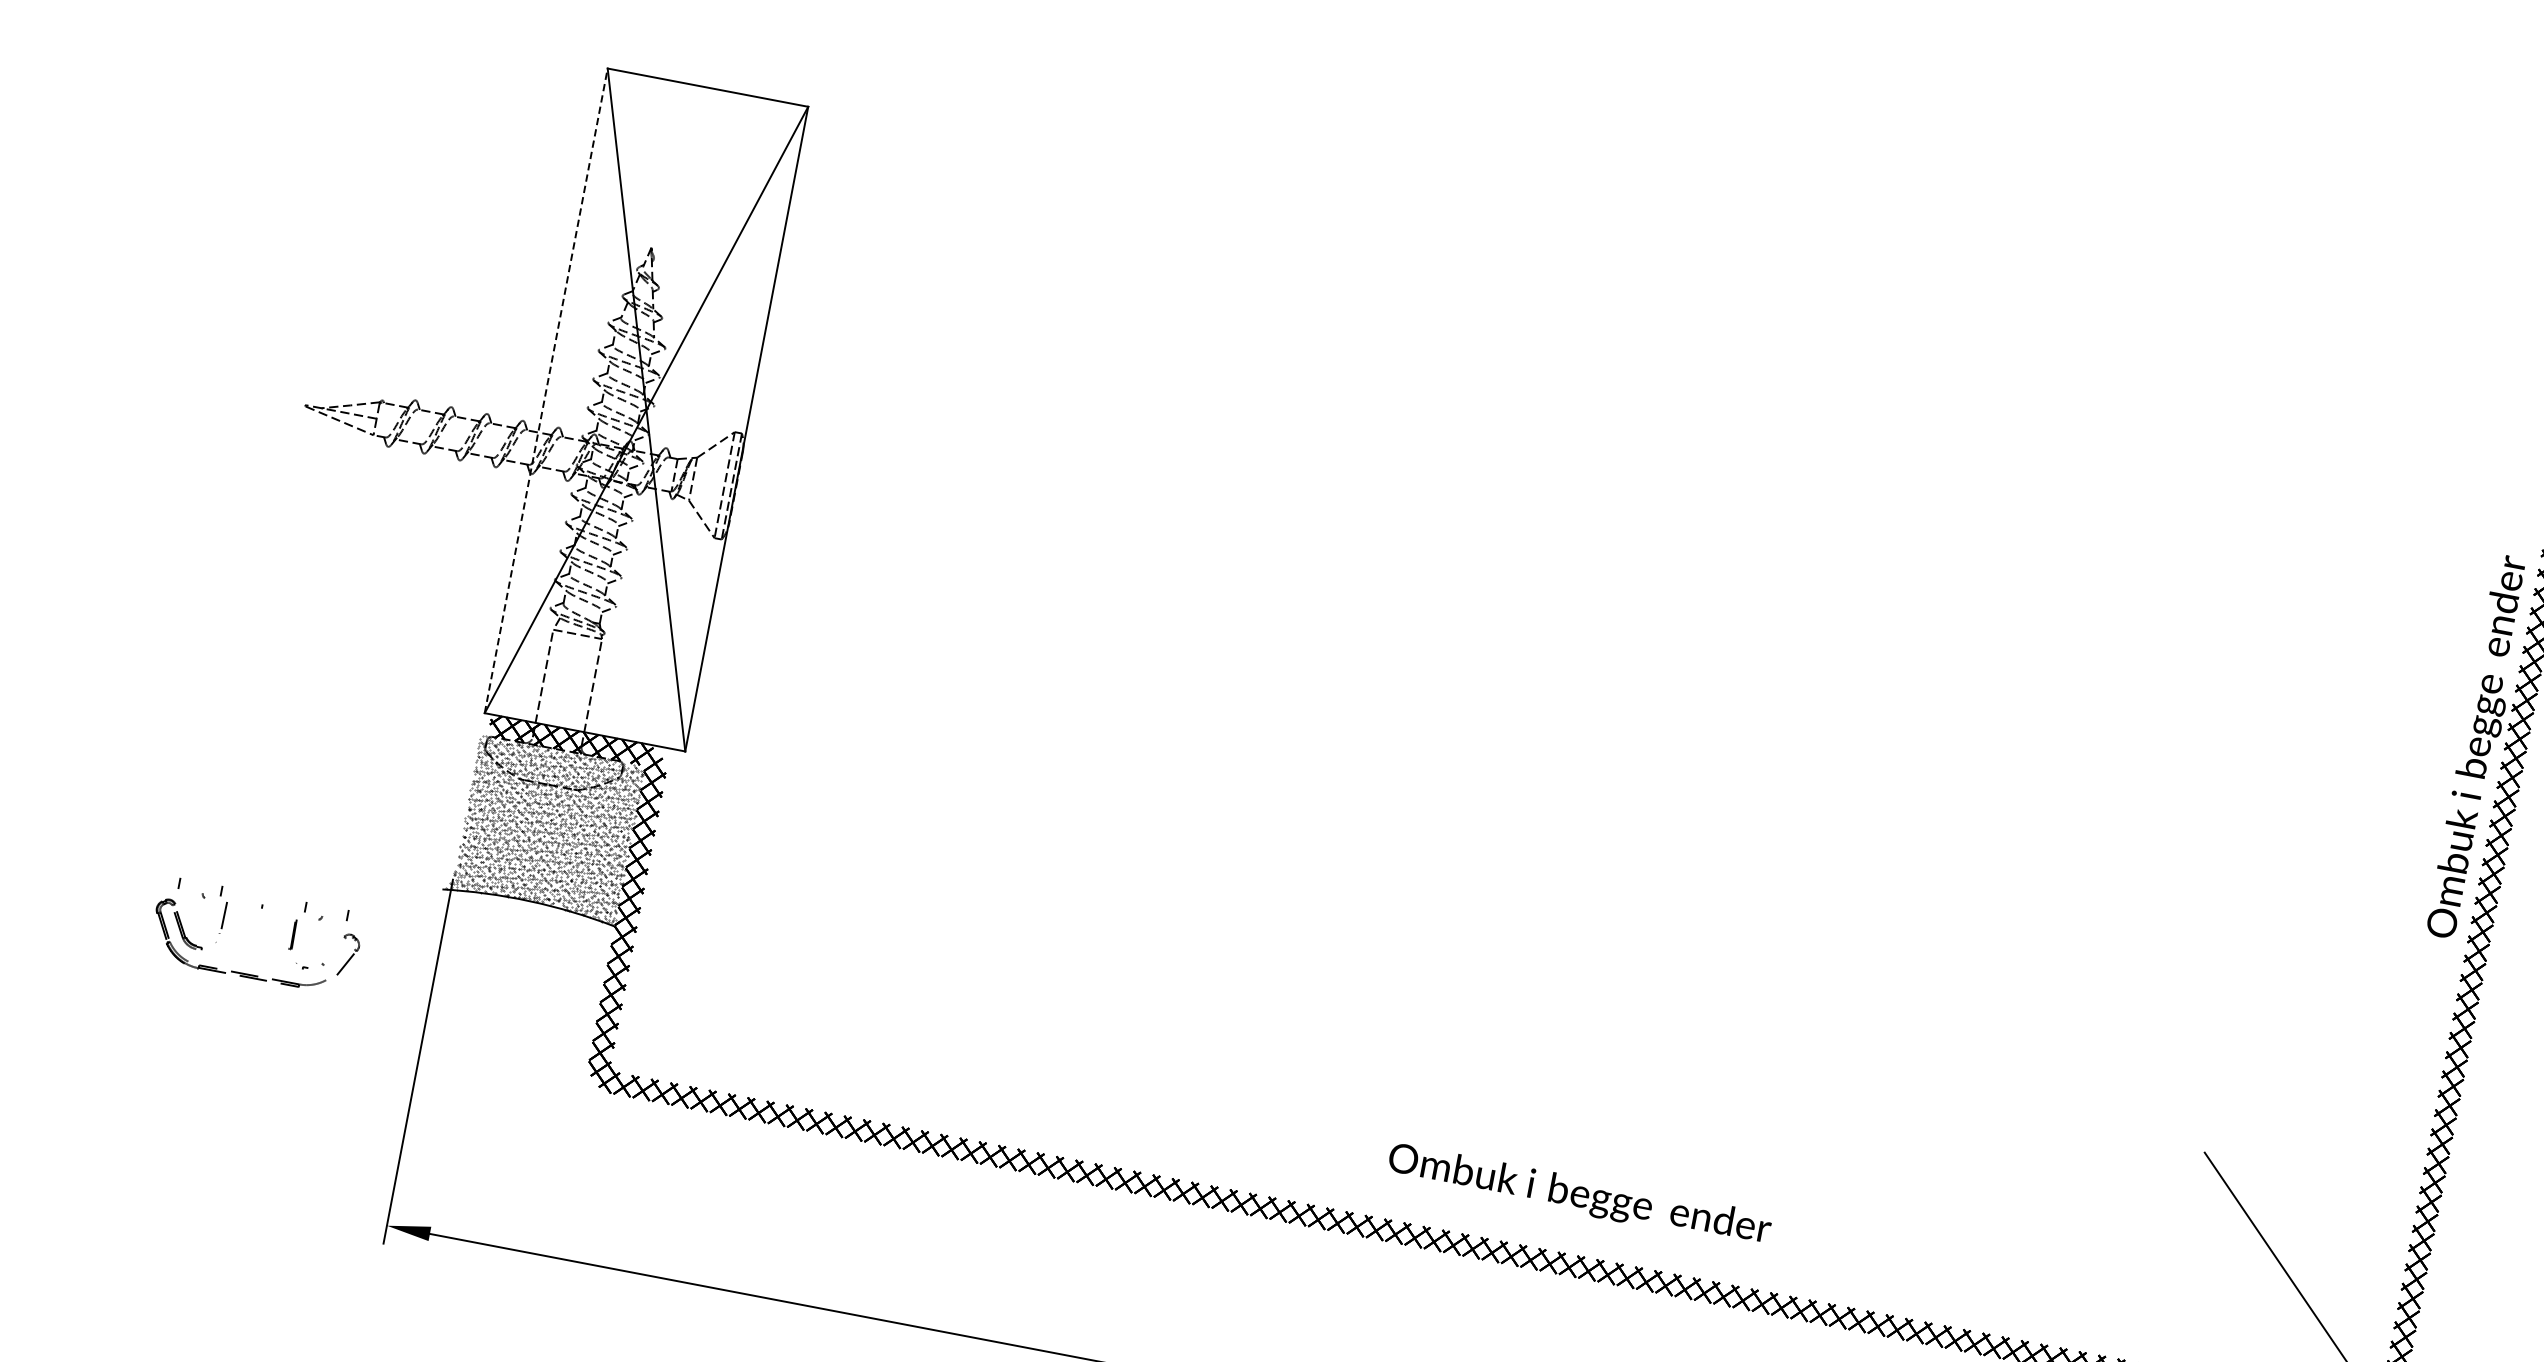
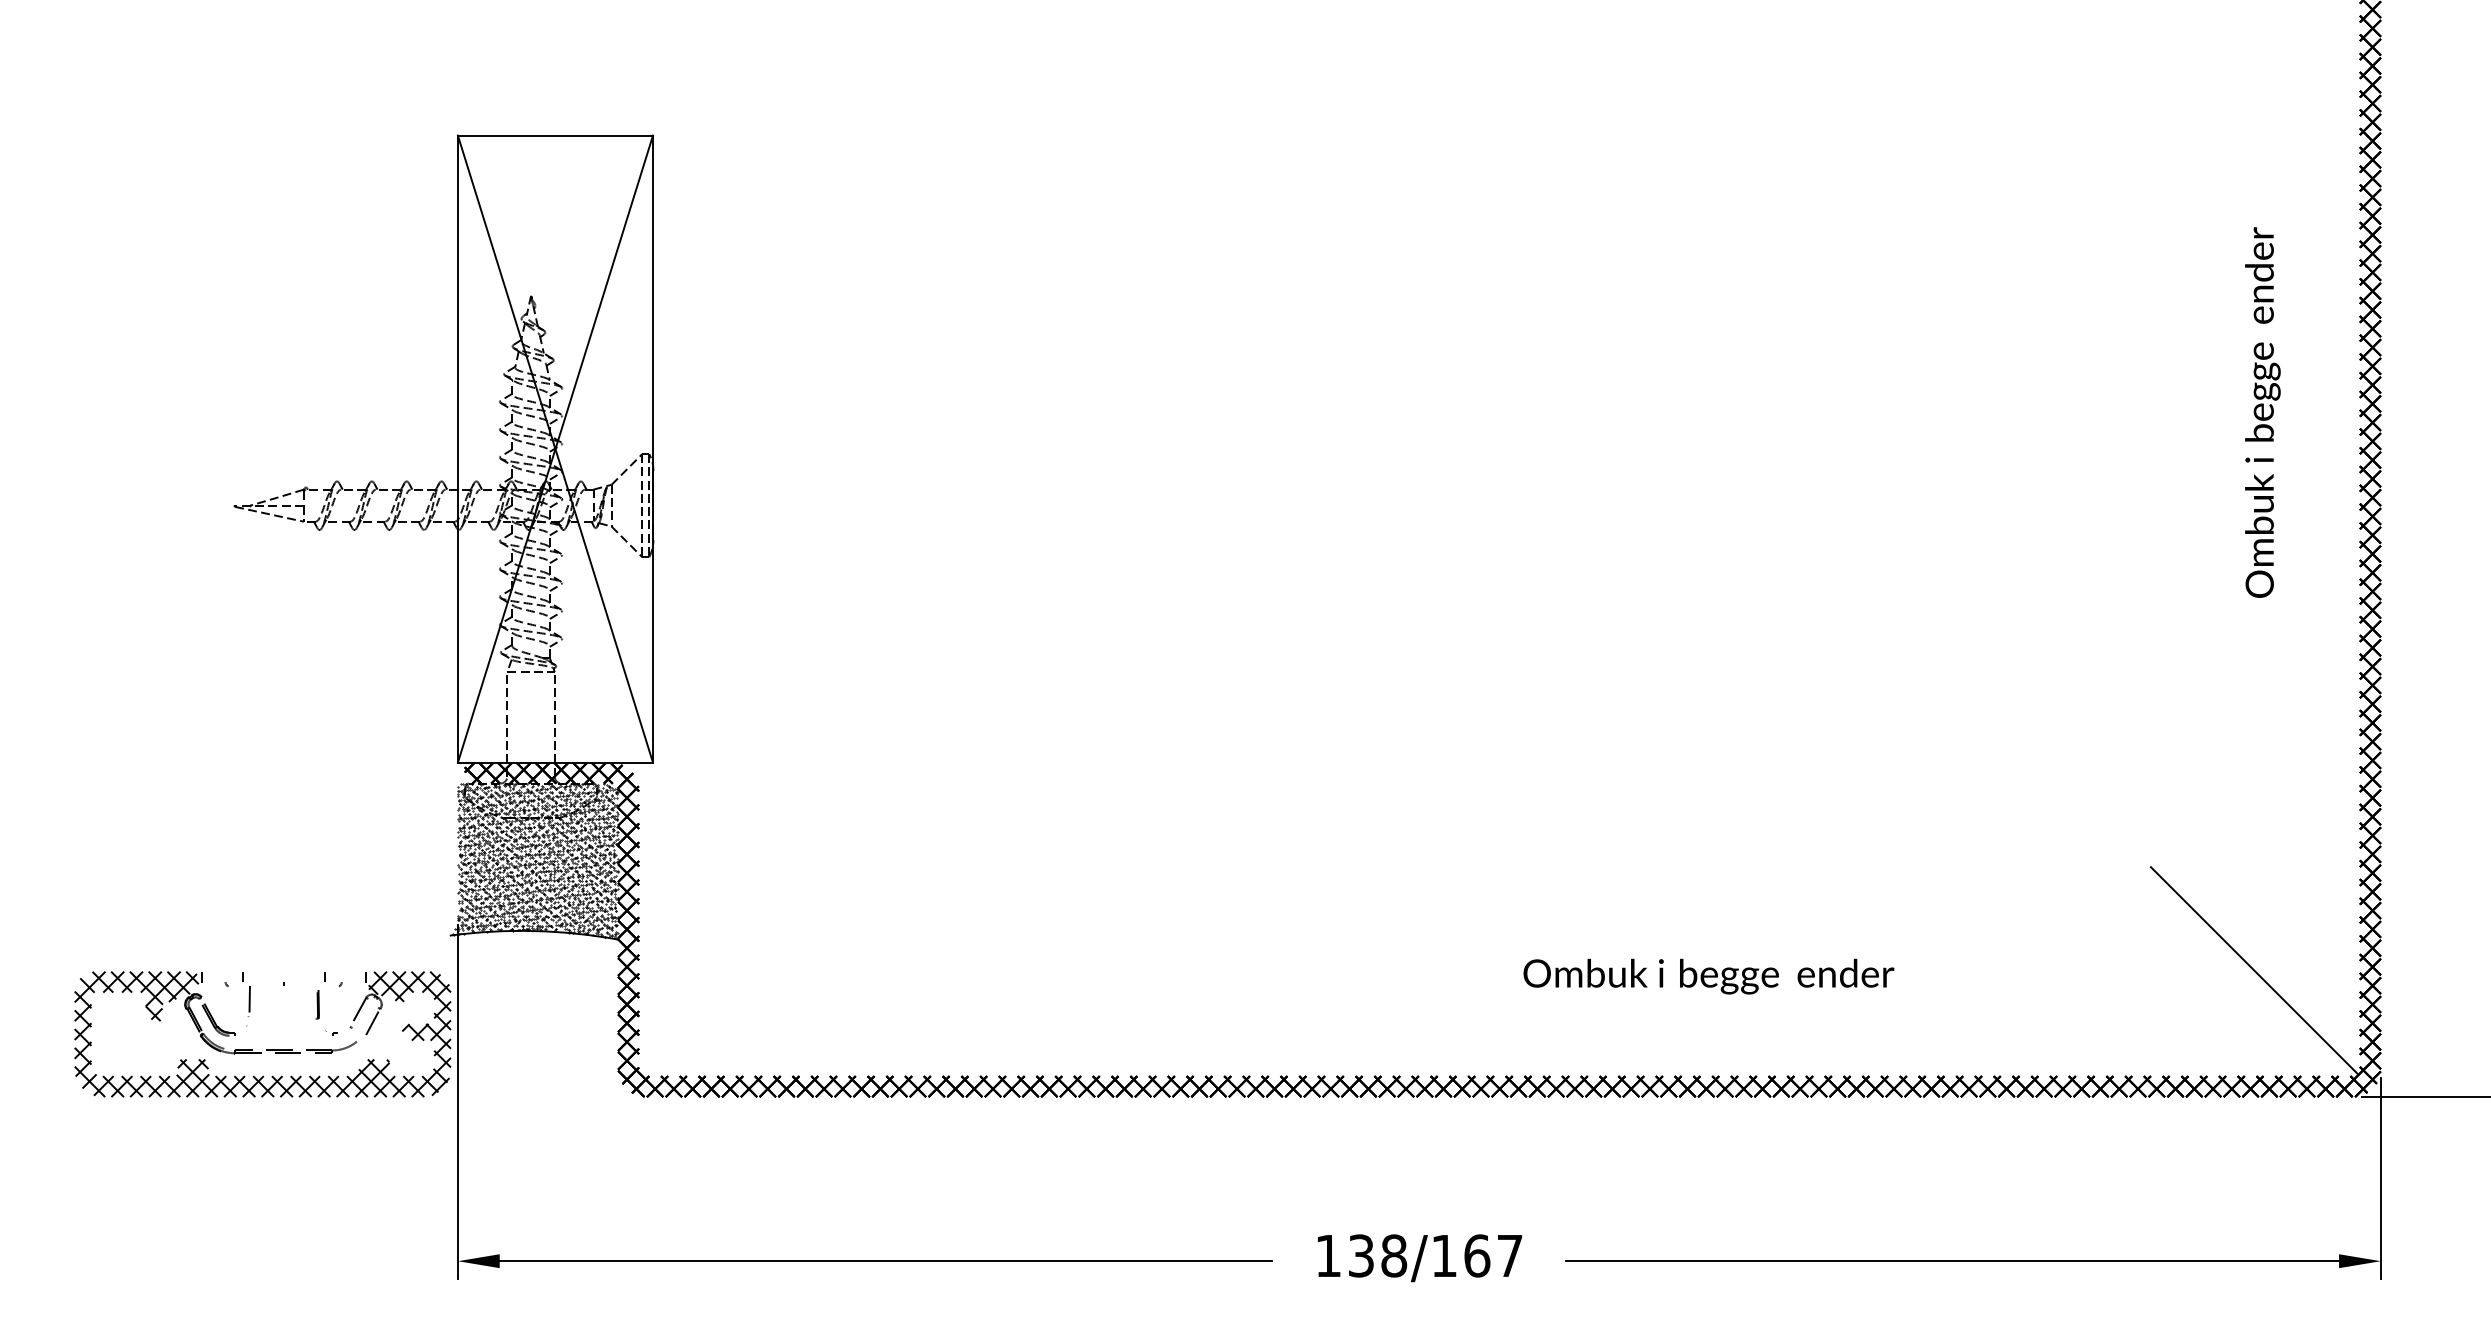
line: (545, 391) -> (457, 449), dashed -> solid
text: (2478, 747) -> (2262, 412), moved
hatch: (545, 828) -> (535, 860), added
line: (333, 949) -> (358, 1011), added
hatch: (230, 954) -> (262, 1034), added
text: (1579, 1195) -> (1708, 976), moved

